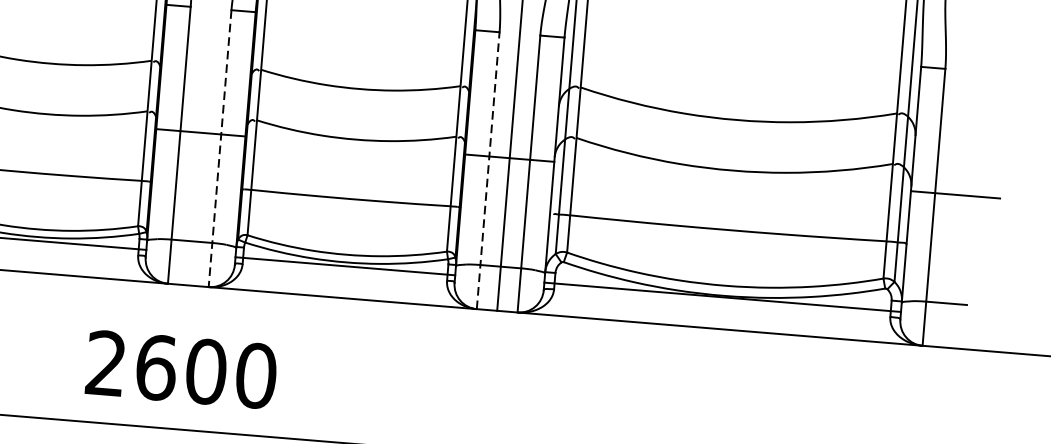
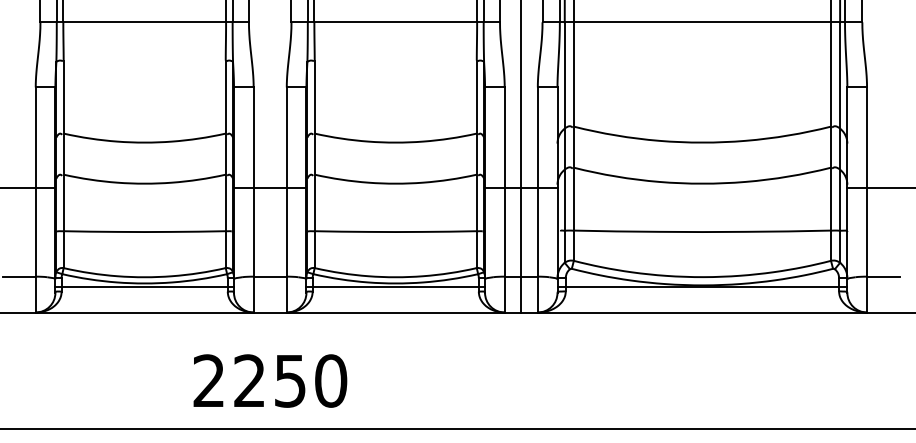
line: (219, 149) -> (286, 200), dashed -> solid
line: (487, 171) -> (504, 200), dashed -> solid
text: (181, 369) -> (270, 380), 2600 -> 2250

